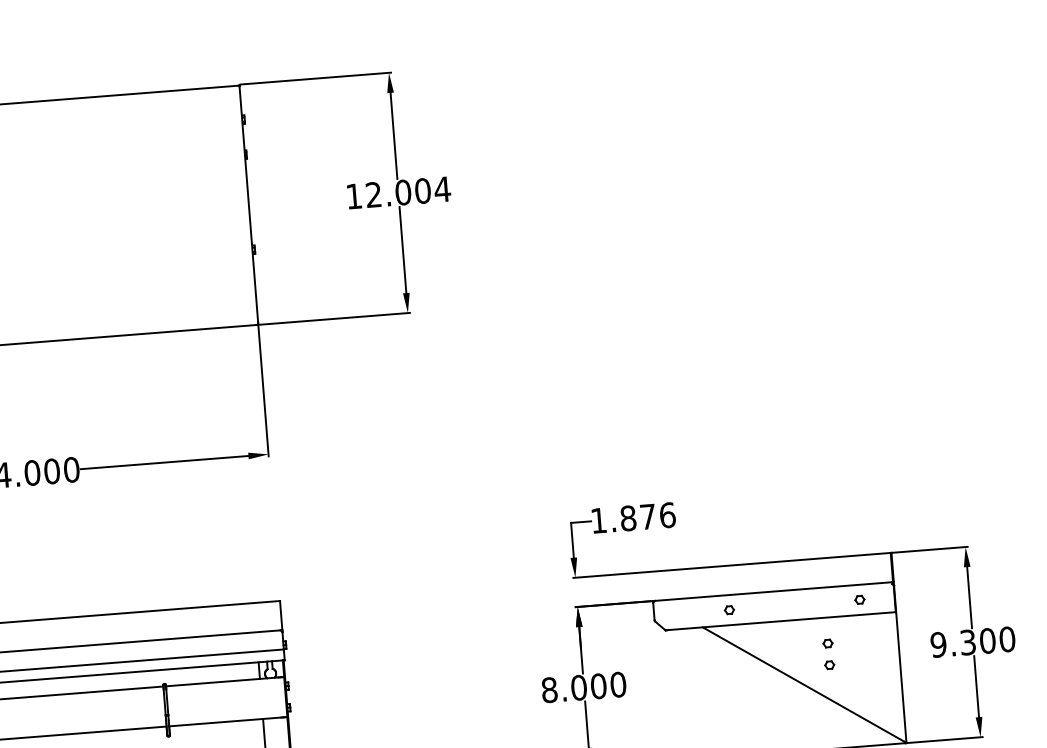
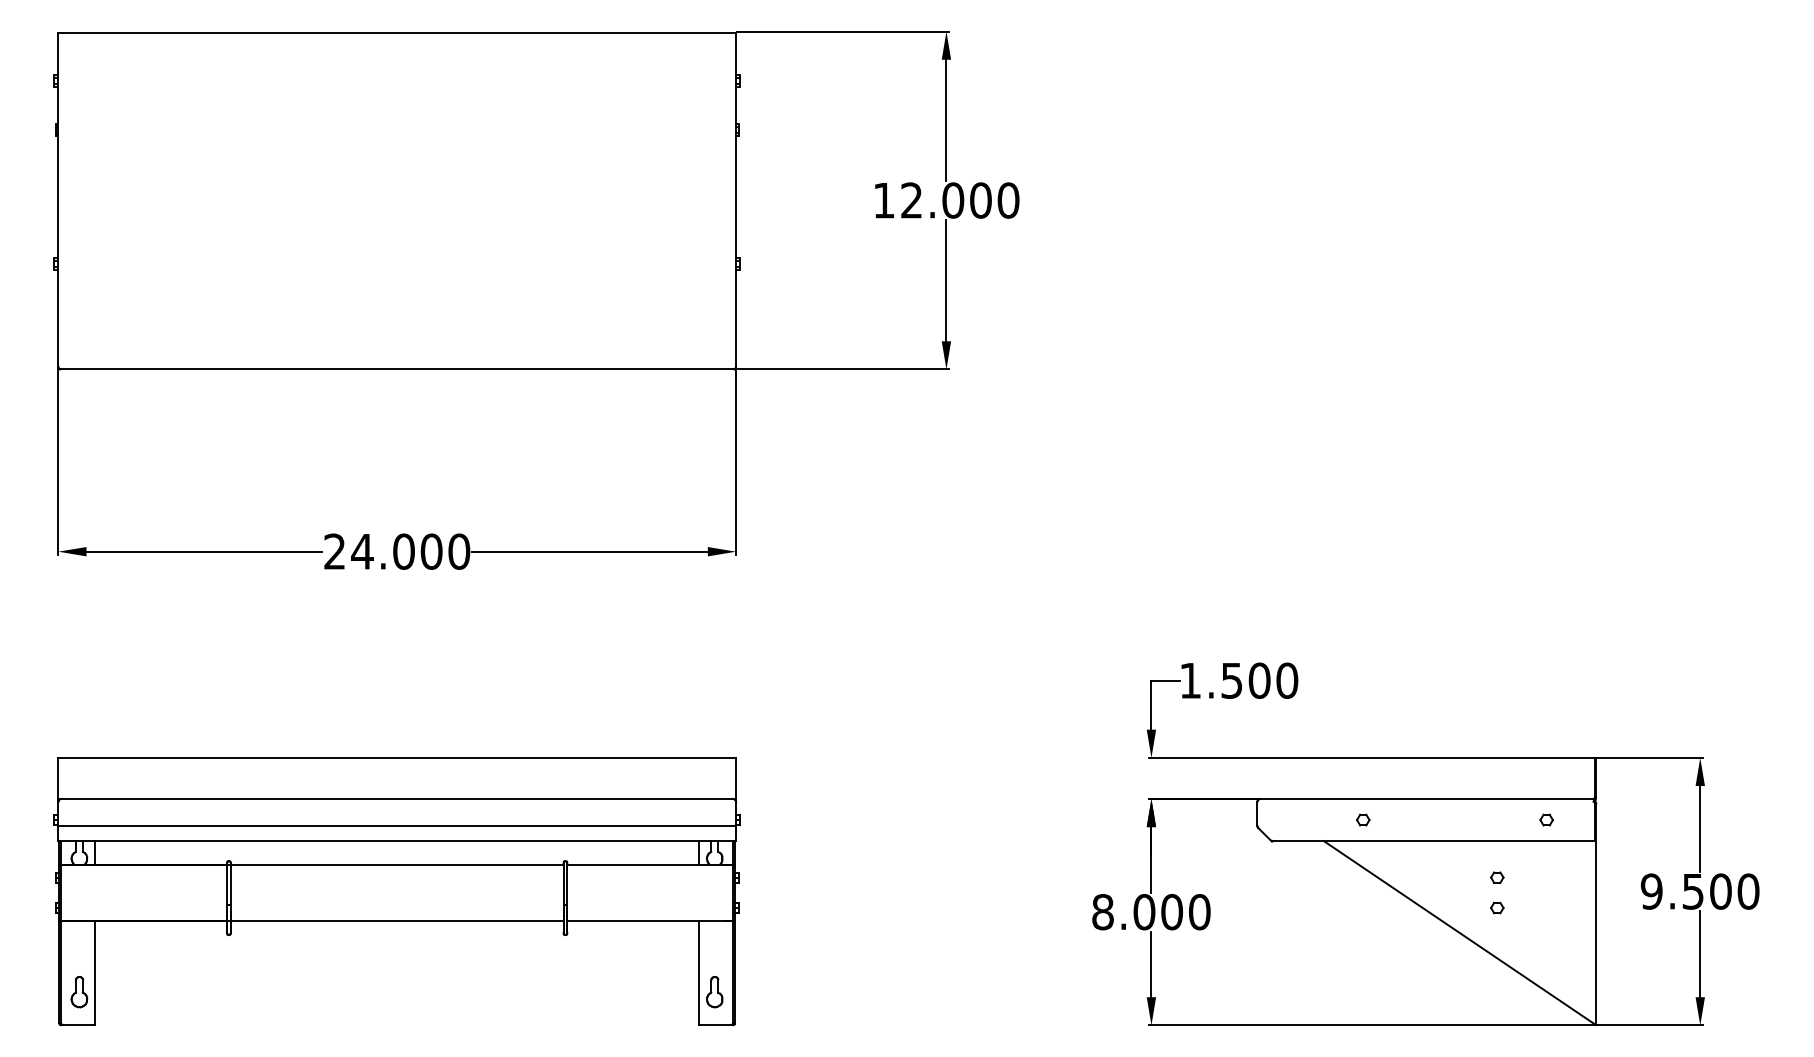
text: (442, 189) -> (1008, 200), 12.004 -> 12.000
text: (647, 516) -> (1259, 680), 1.876 -> 1.500
text: (968, 642) -> (1693, 891), 9.300 -> 9.500

